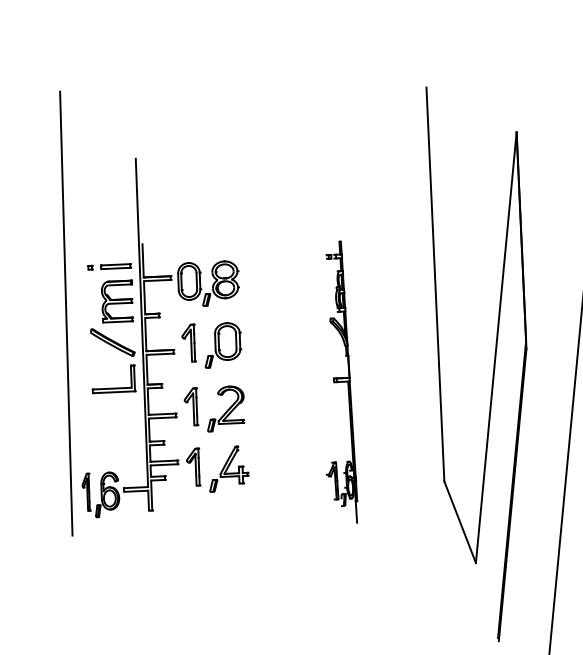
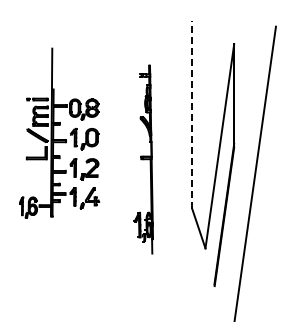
line: (435, 283) -> (192, 114), solid -> dashed
line: (65, 312) -> (15, 120), removed
part: (337, 382) -> (143, 159), size x1.4

